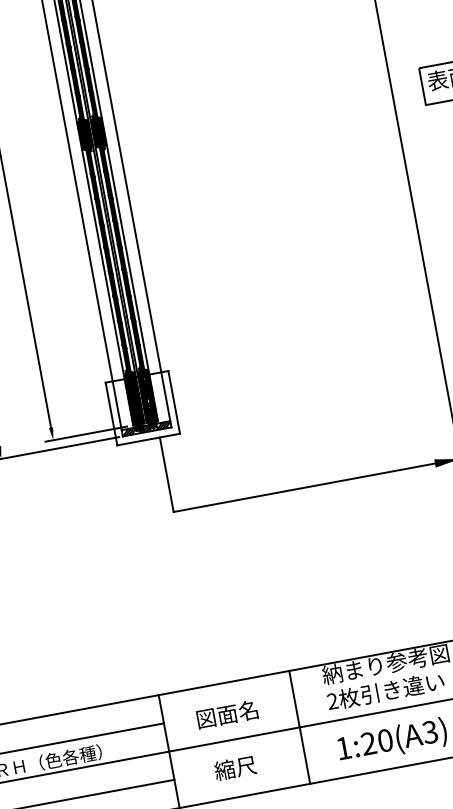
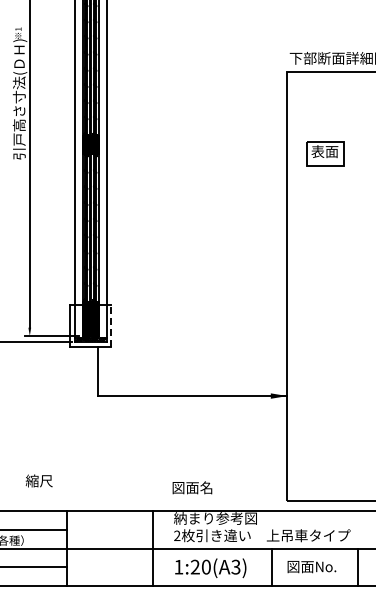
line: (174, 402) -> (111, 326), solid -> dashed
text: (227, 714) -> (192, 487), moved
text: (234, 767) -> (38, 480), moved

